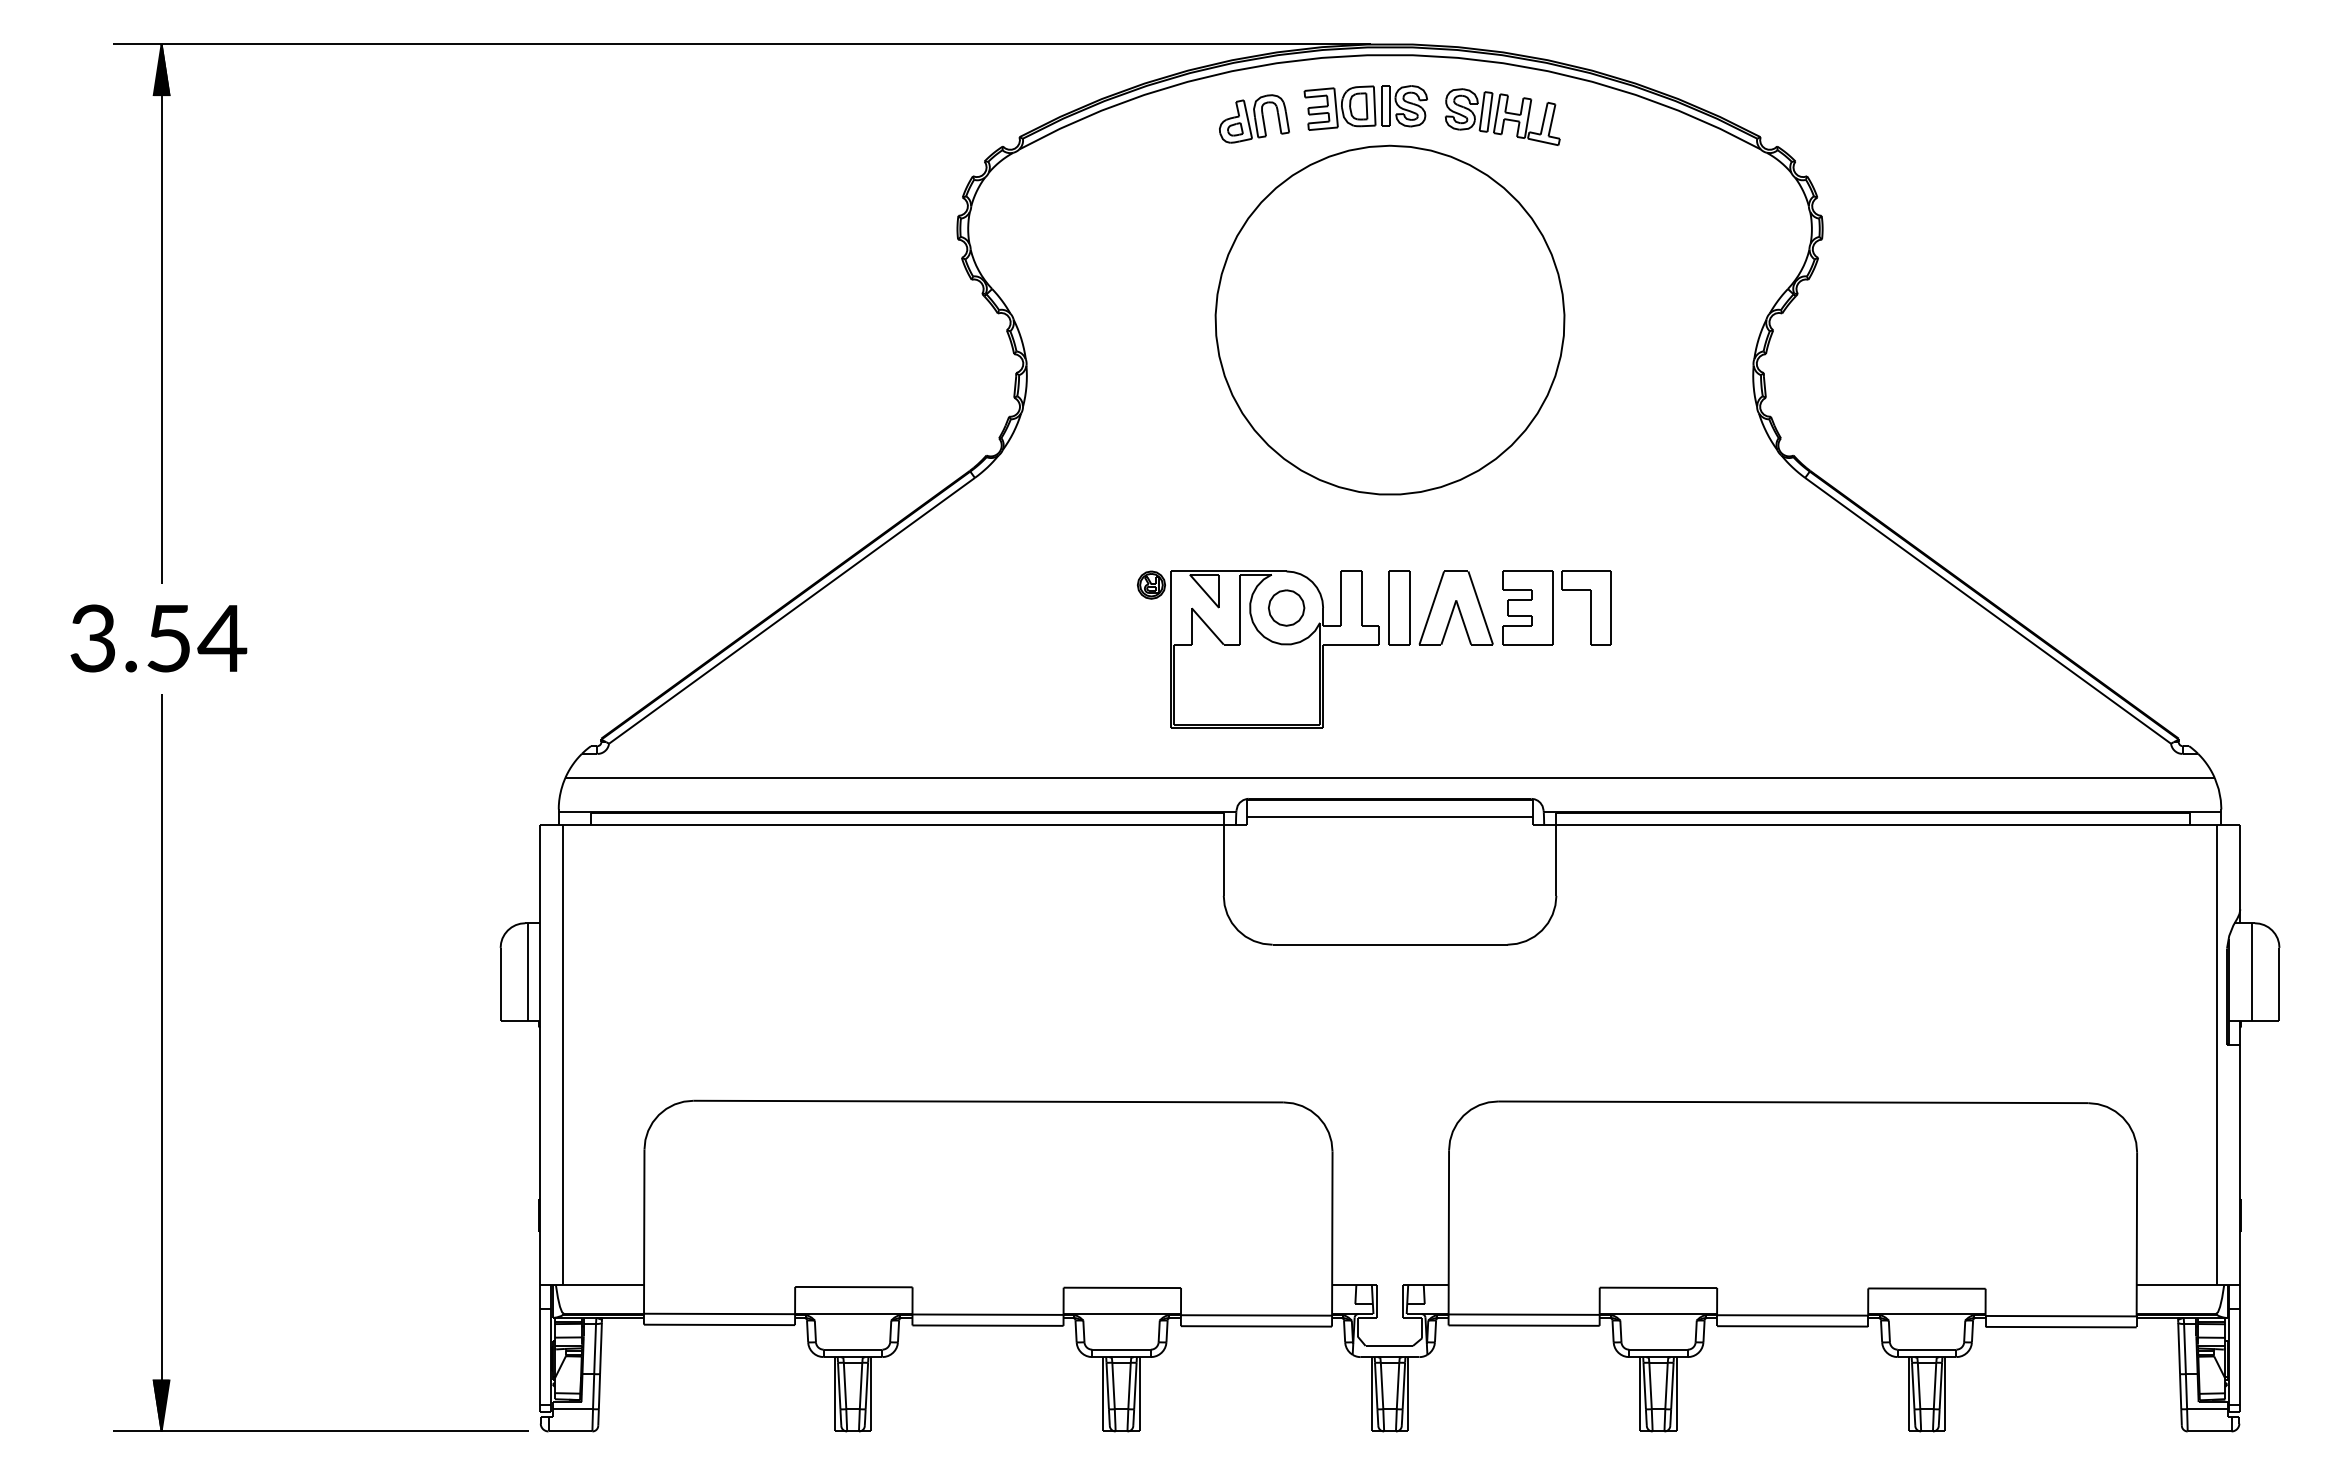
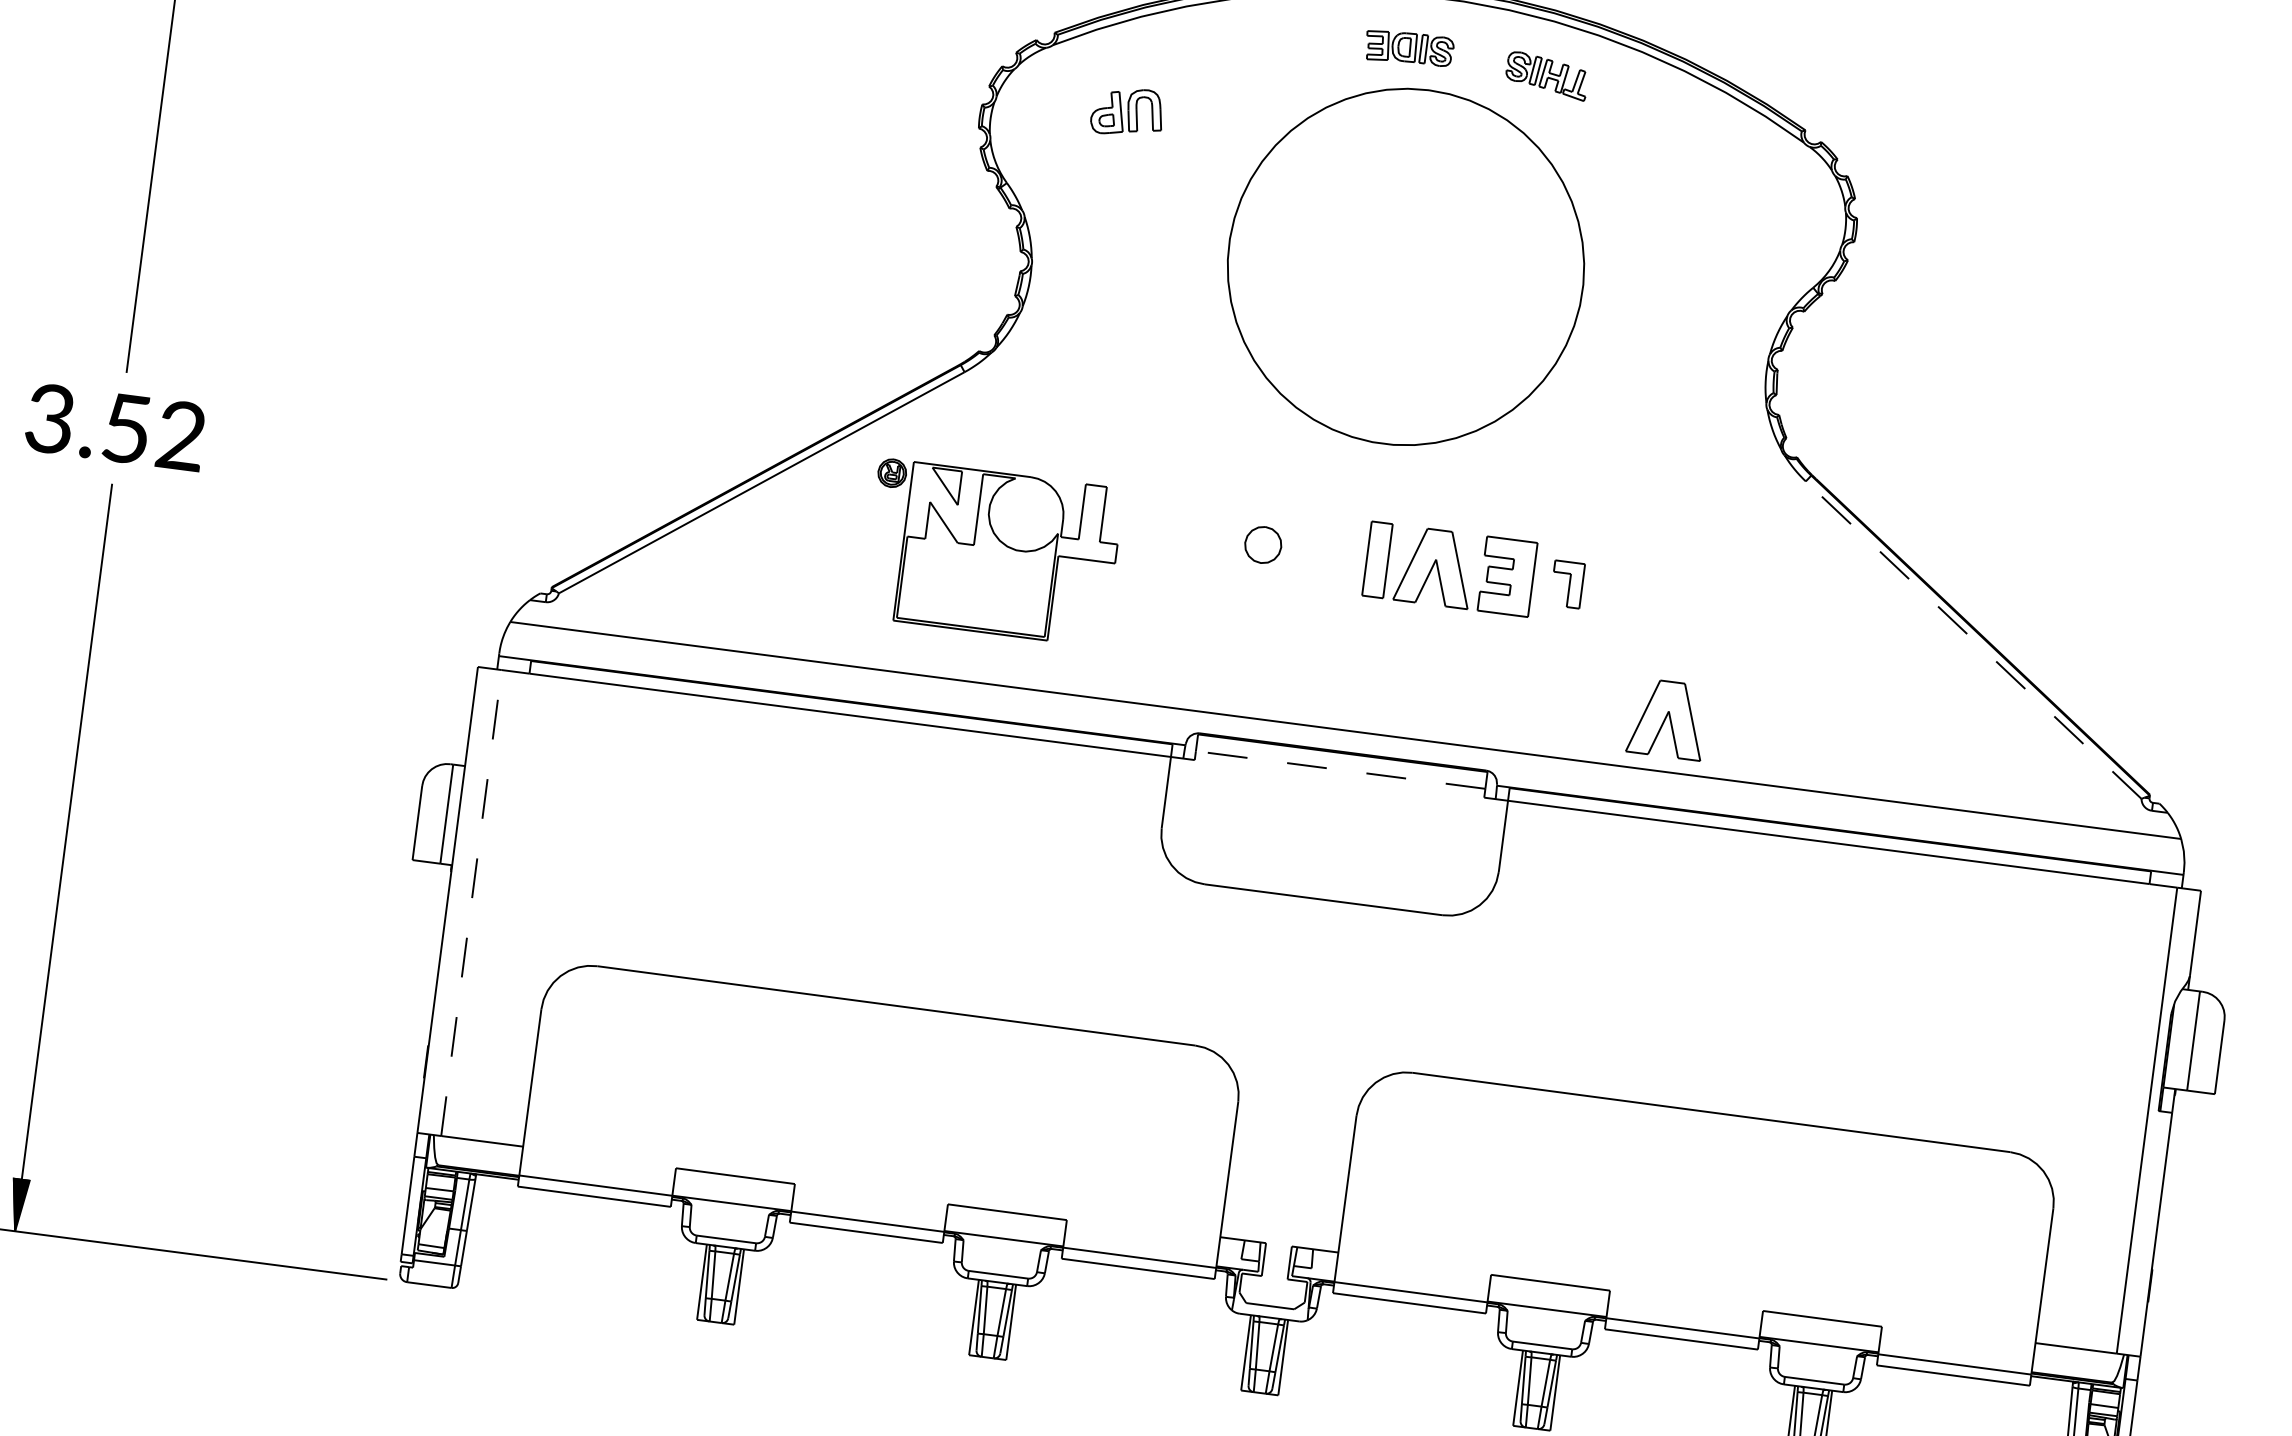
part: (1365, 107) -> (1409, 48), size x0.7
part: (1502, 116) -> (1546, 75), size x0.7
part: (1254, 118) -> (1127, 111), moved
part: (1586, 607) -> (1567, 583), size x0.6
line: (1987, 610) -> (1973, 639), solid -> dashed
text: (222, 637) -> (181, 434), 3.54 -> 3.52
part: (1258, 649) -> (992, 552), moved
part: (1700, 725) -> (1667, 718), added
line: (1390, 816) -> (1341, 769), solid -> dashed
line: (563, 1055) -> (471, 903), solid -> dashed

